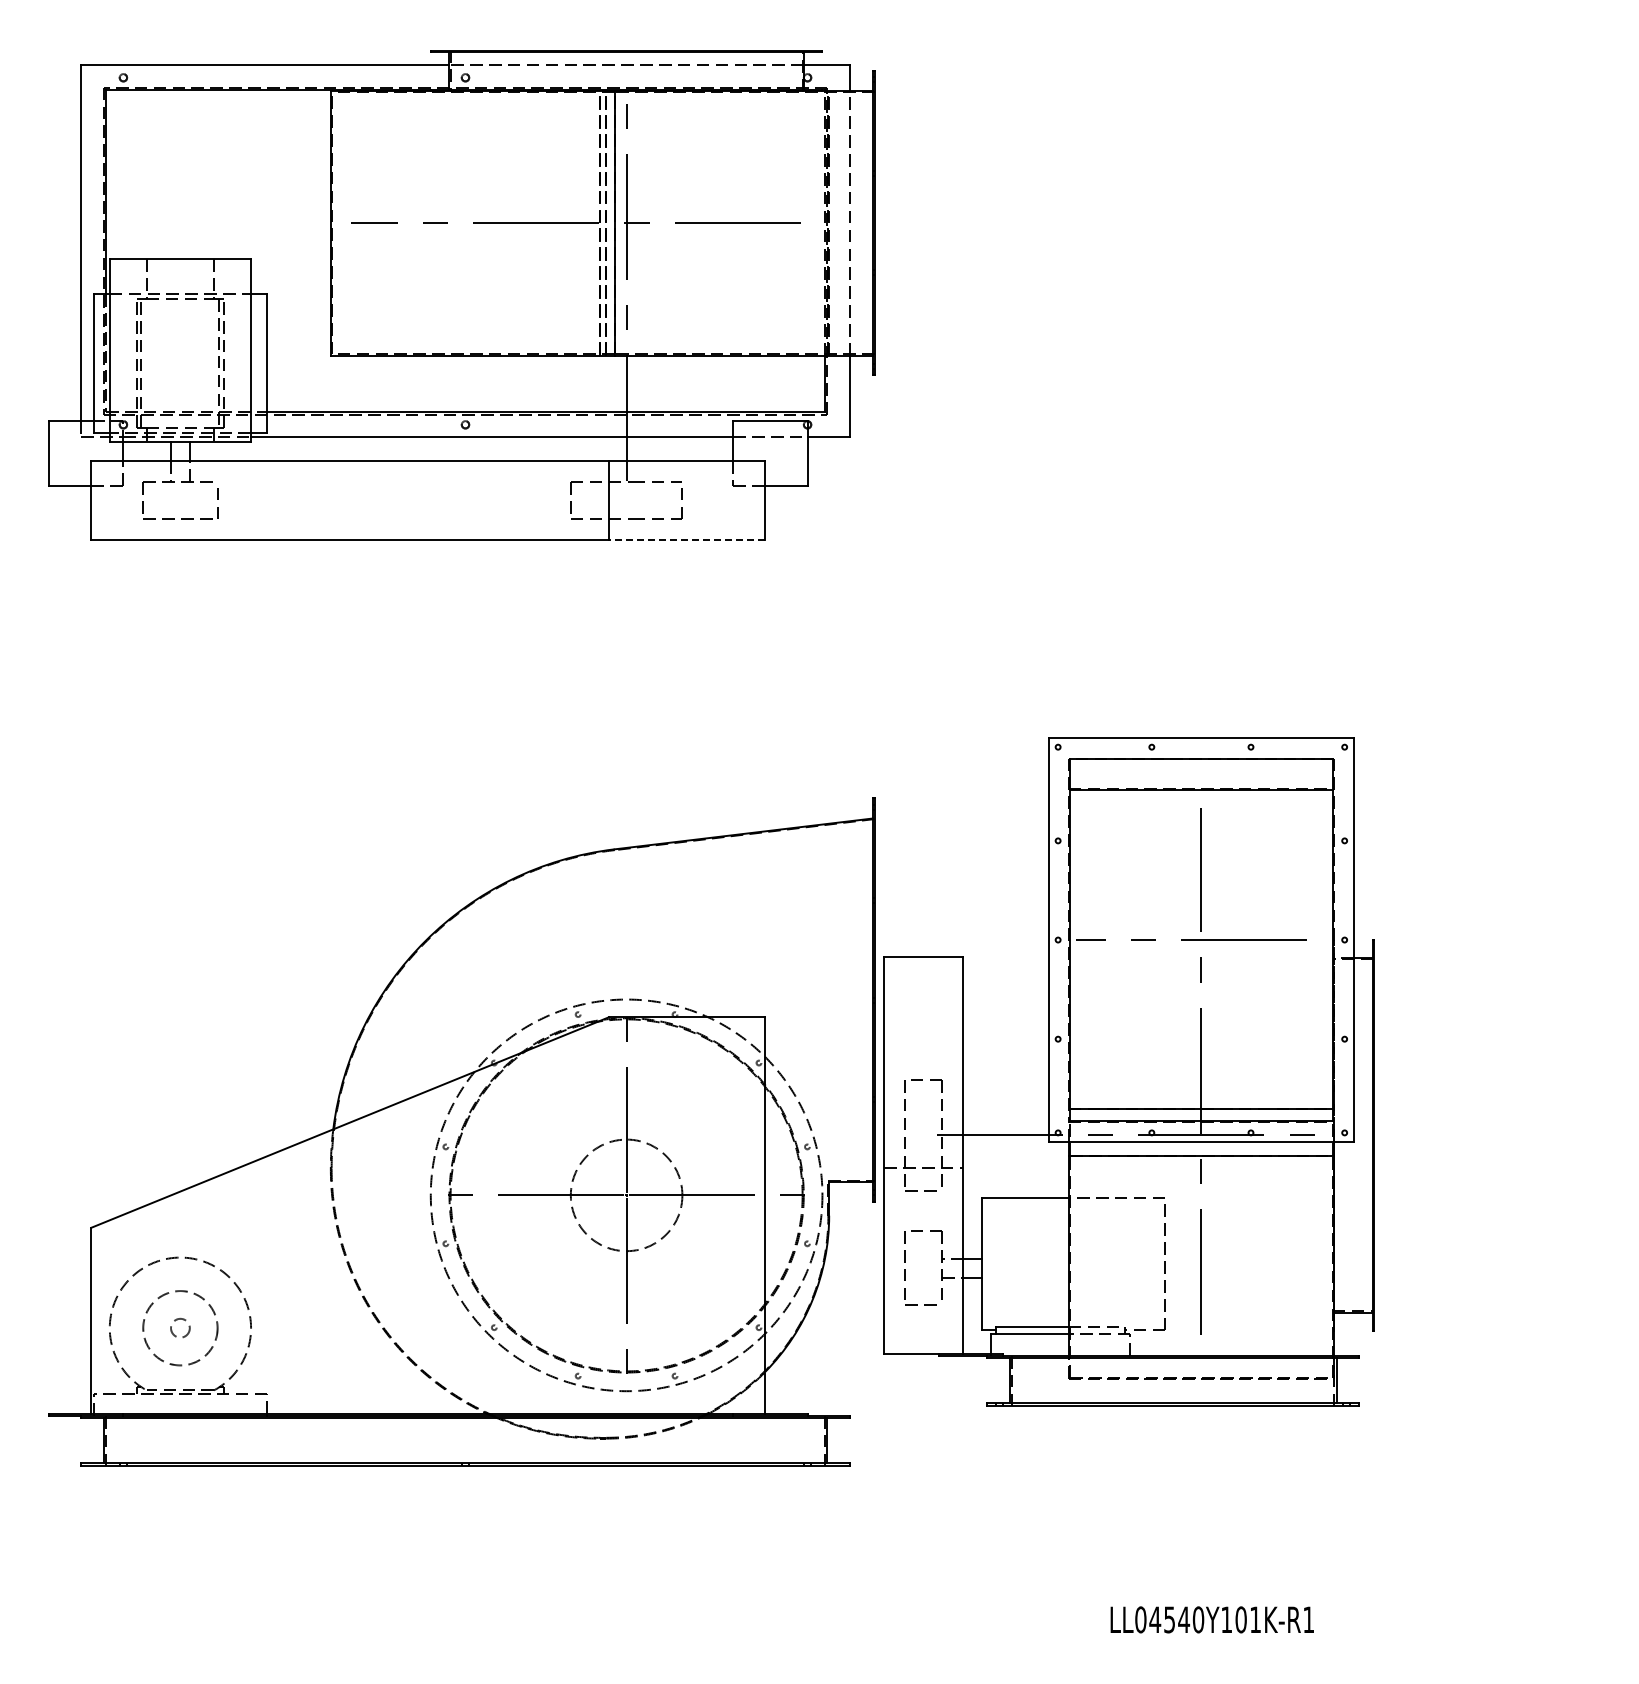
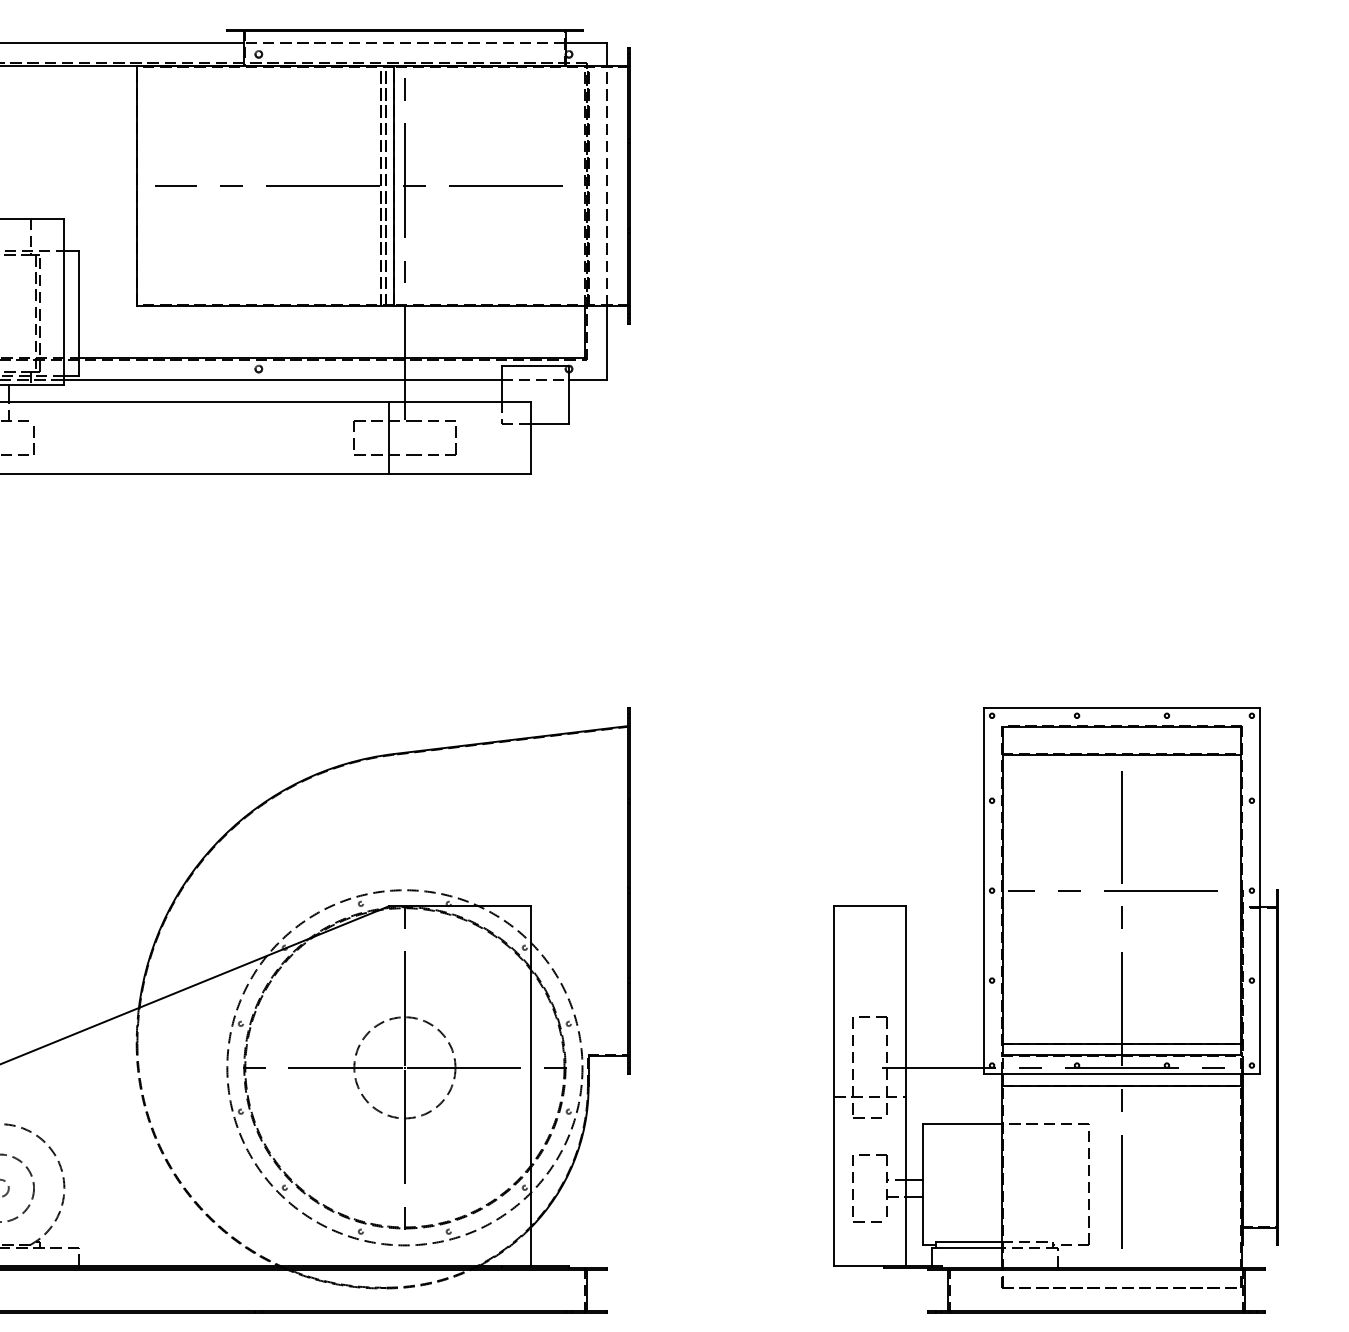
line: (686, 540) -> (459, 473), dashed -> solid
part: (1128, 1071) -> (1055, 1009), moved

